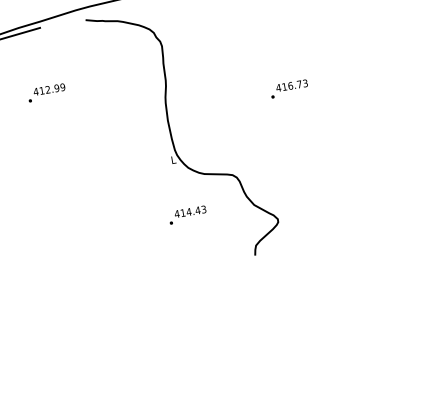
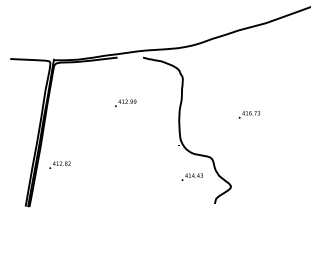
text: (46, 91) -> (125, 102), moved
text: (186, 214) -> (191, 176), moved

